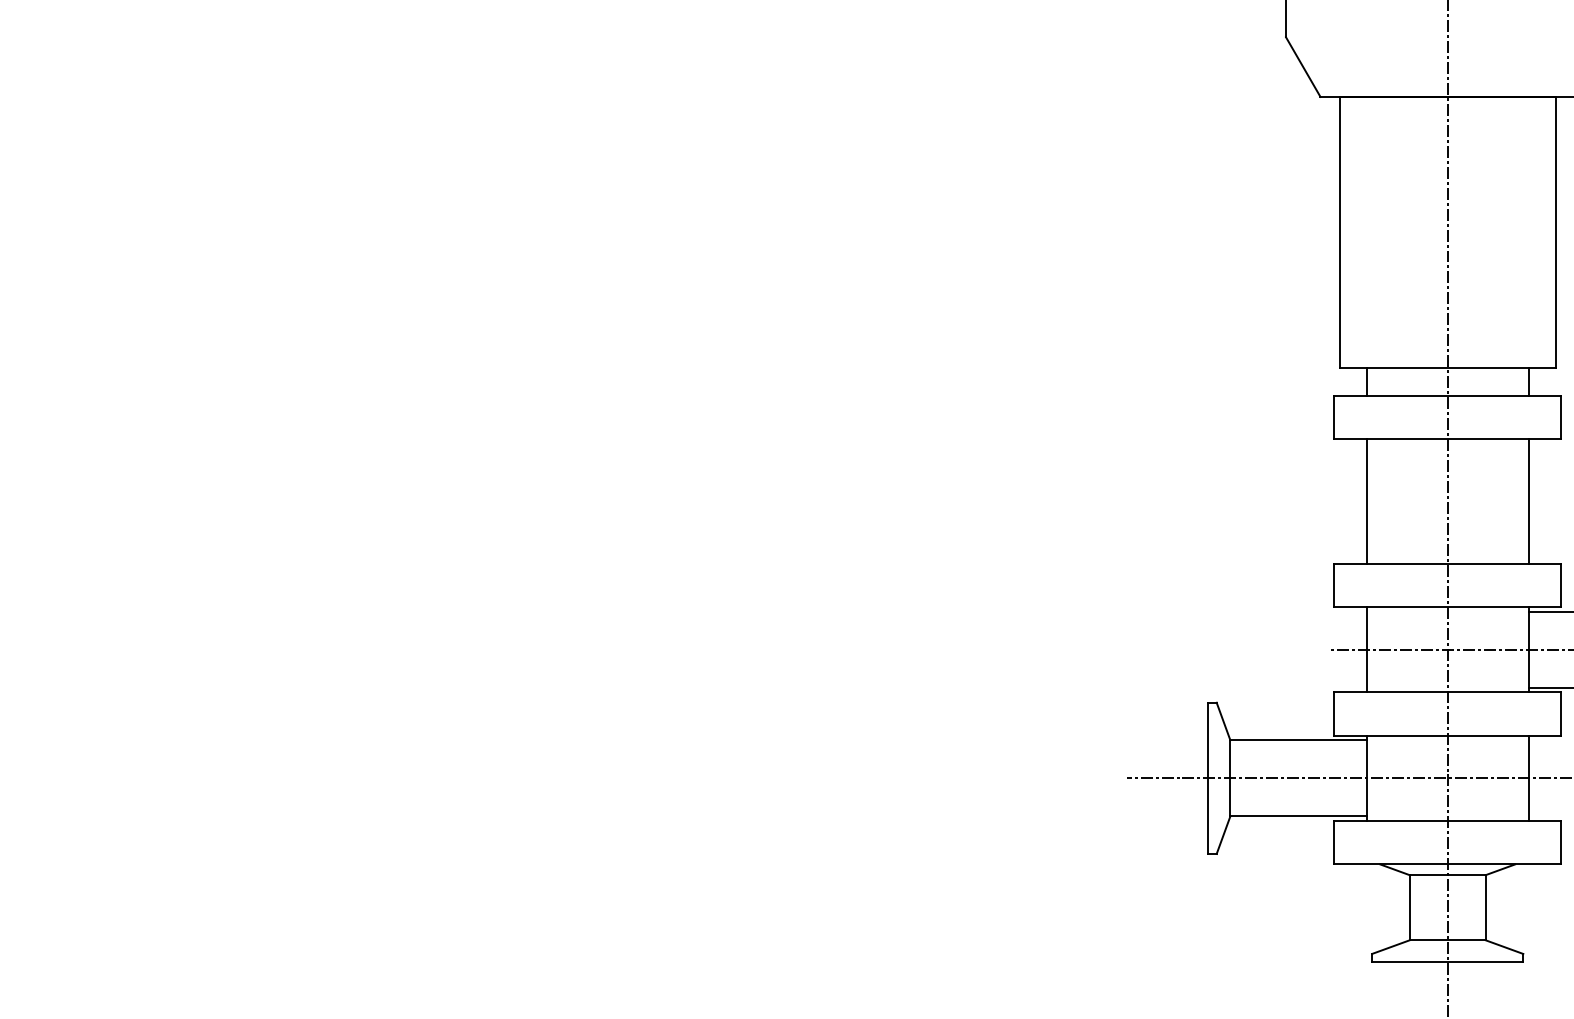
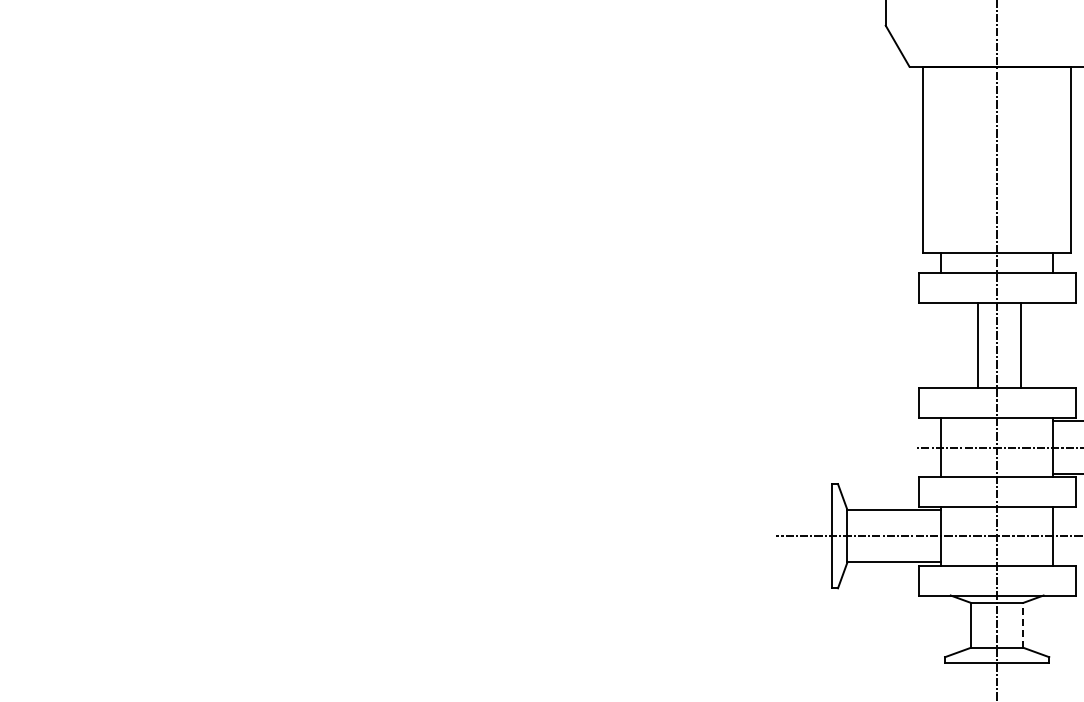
line: (1366, 501) -> (978, 345), moved
line: (1528, 501) -> (1020, 345), moved
line: (1485, 906) -> (1023, 624), solid -> dashed

